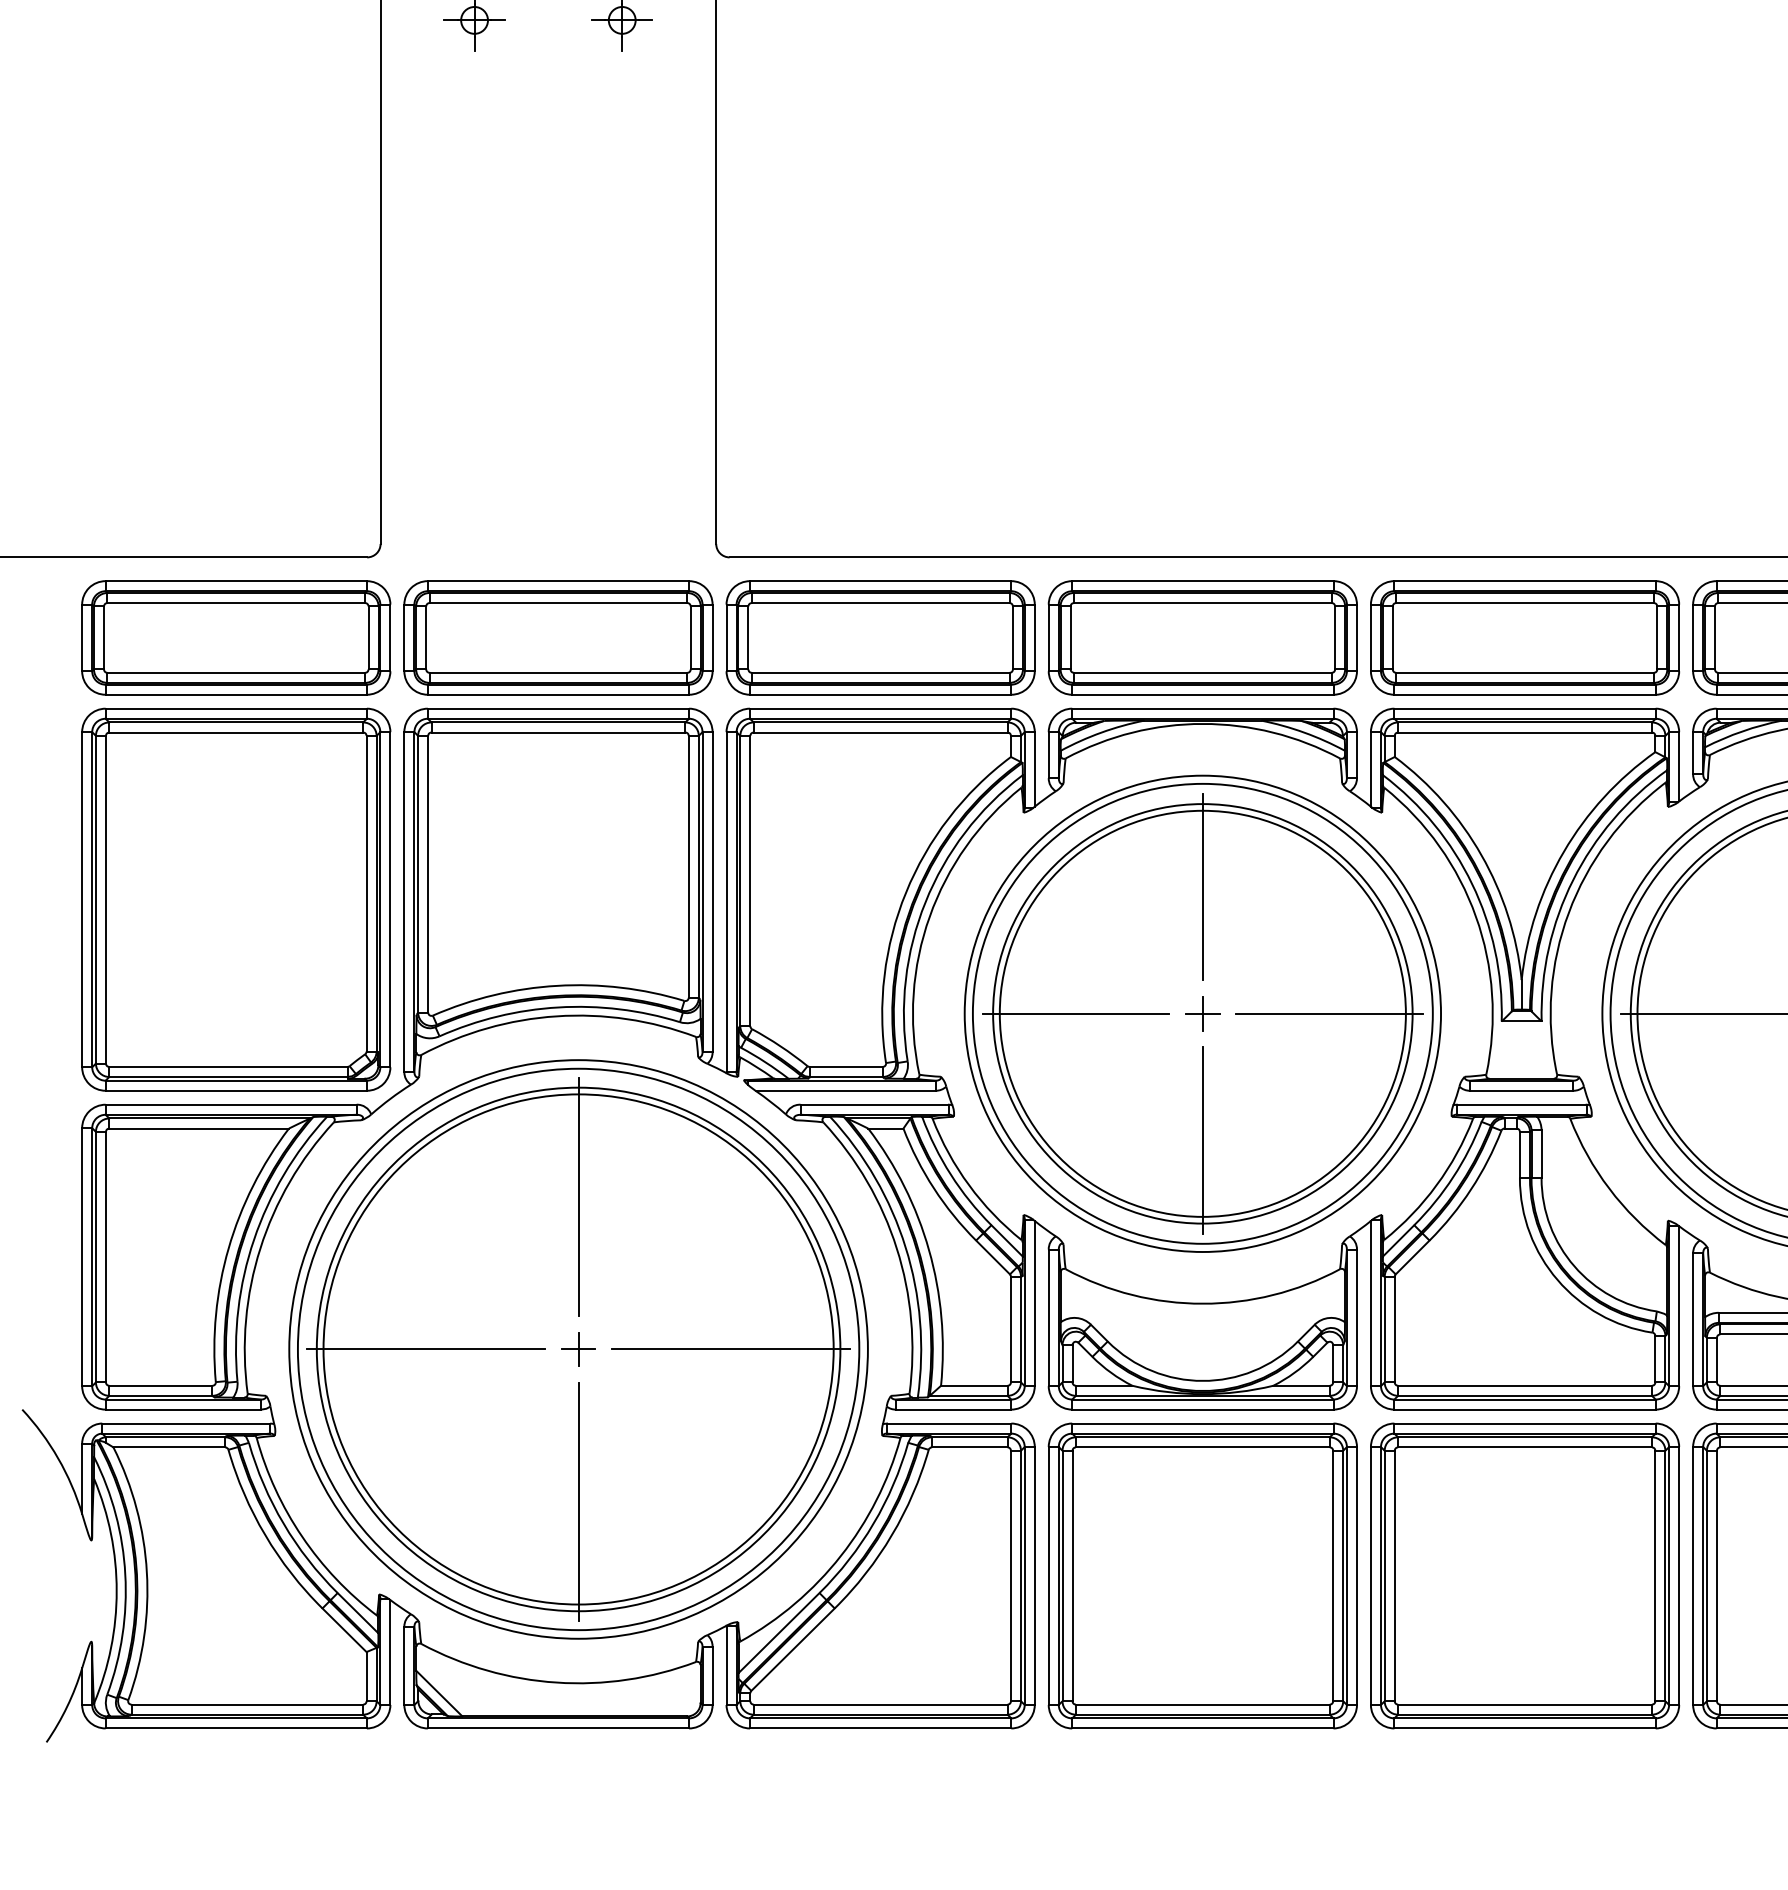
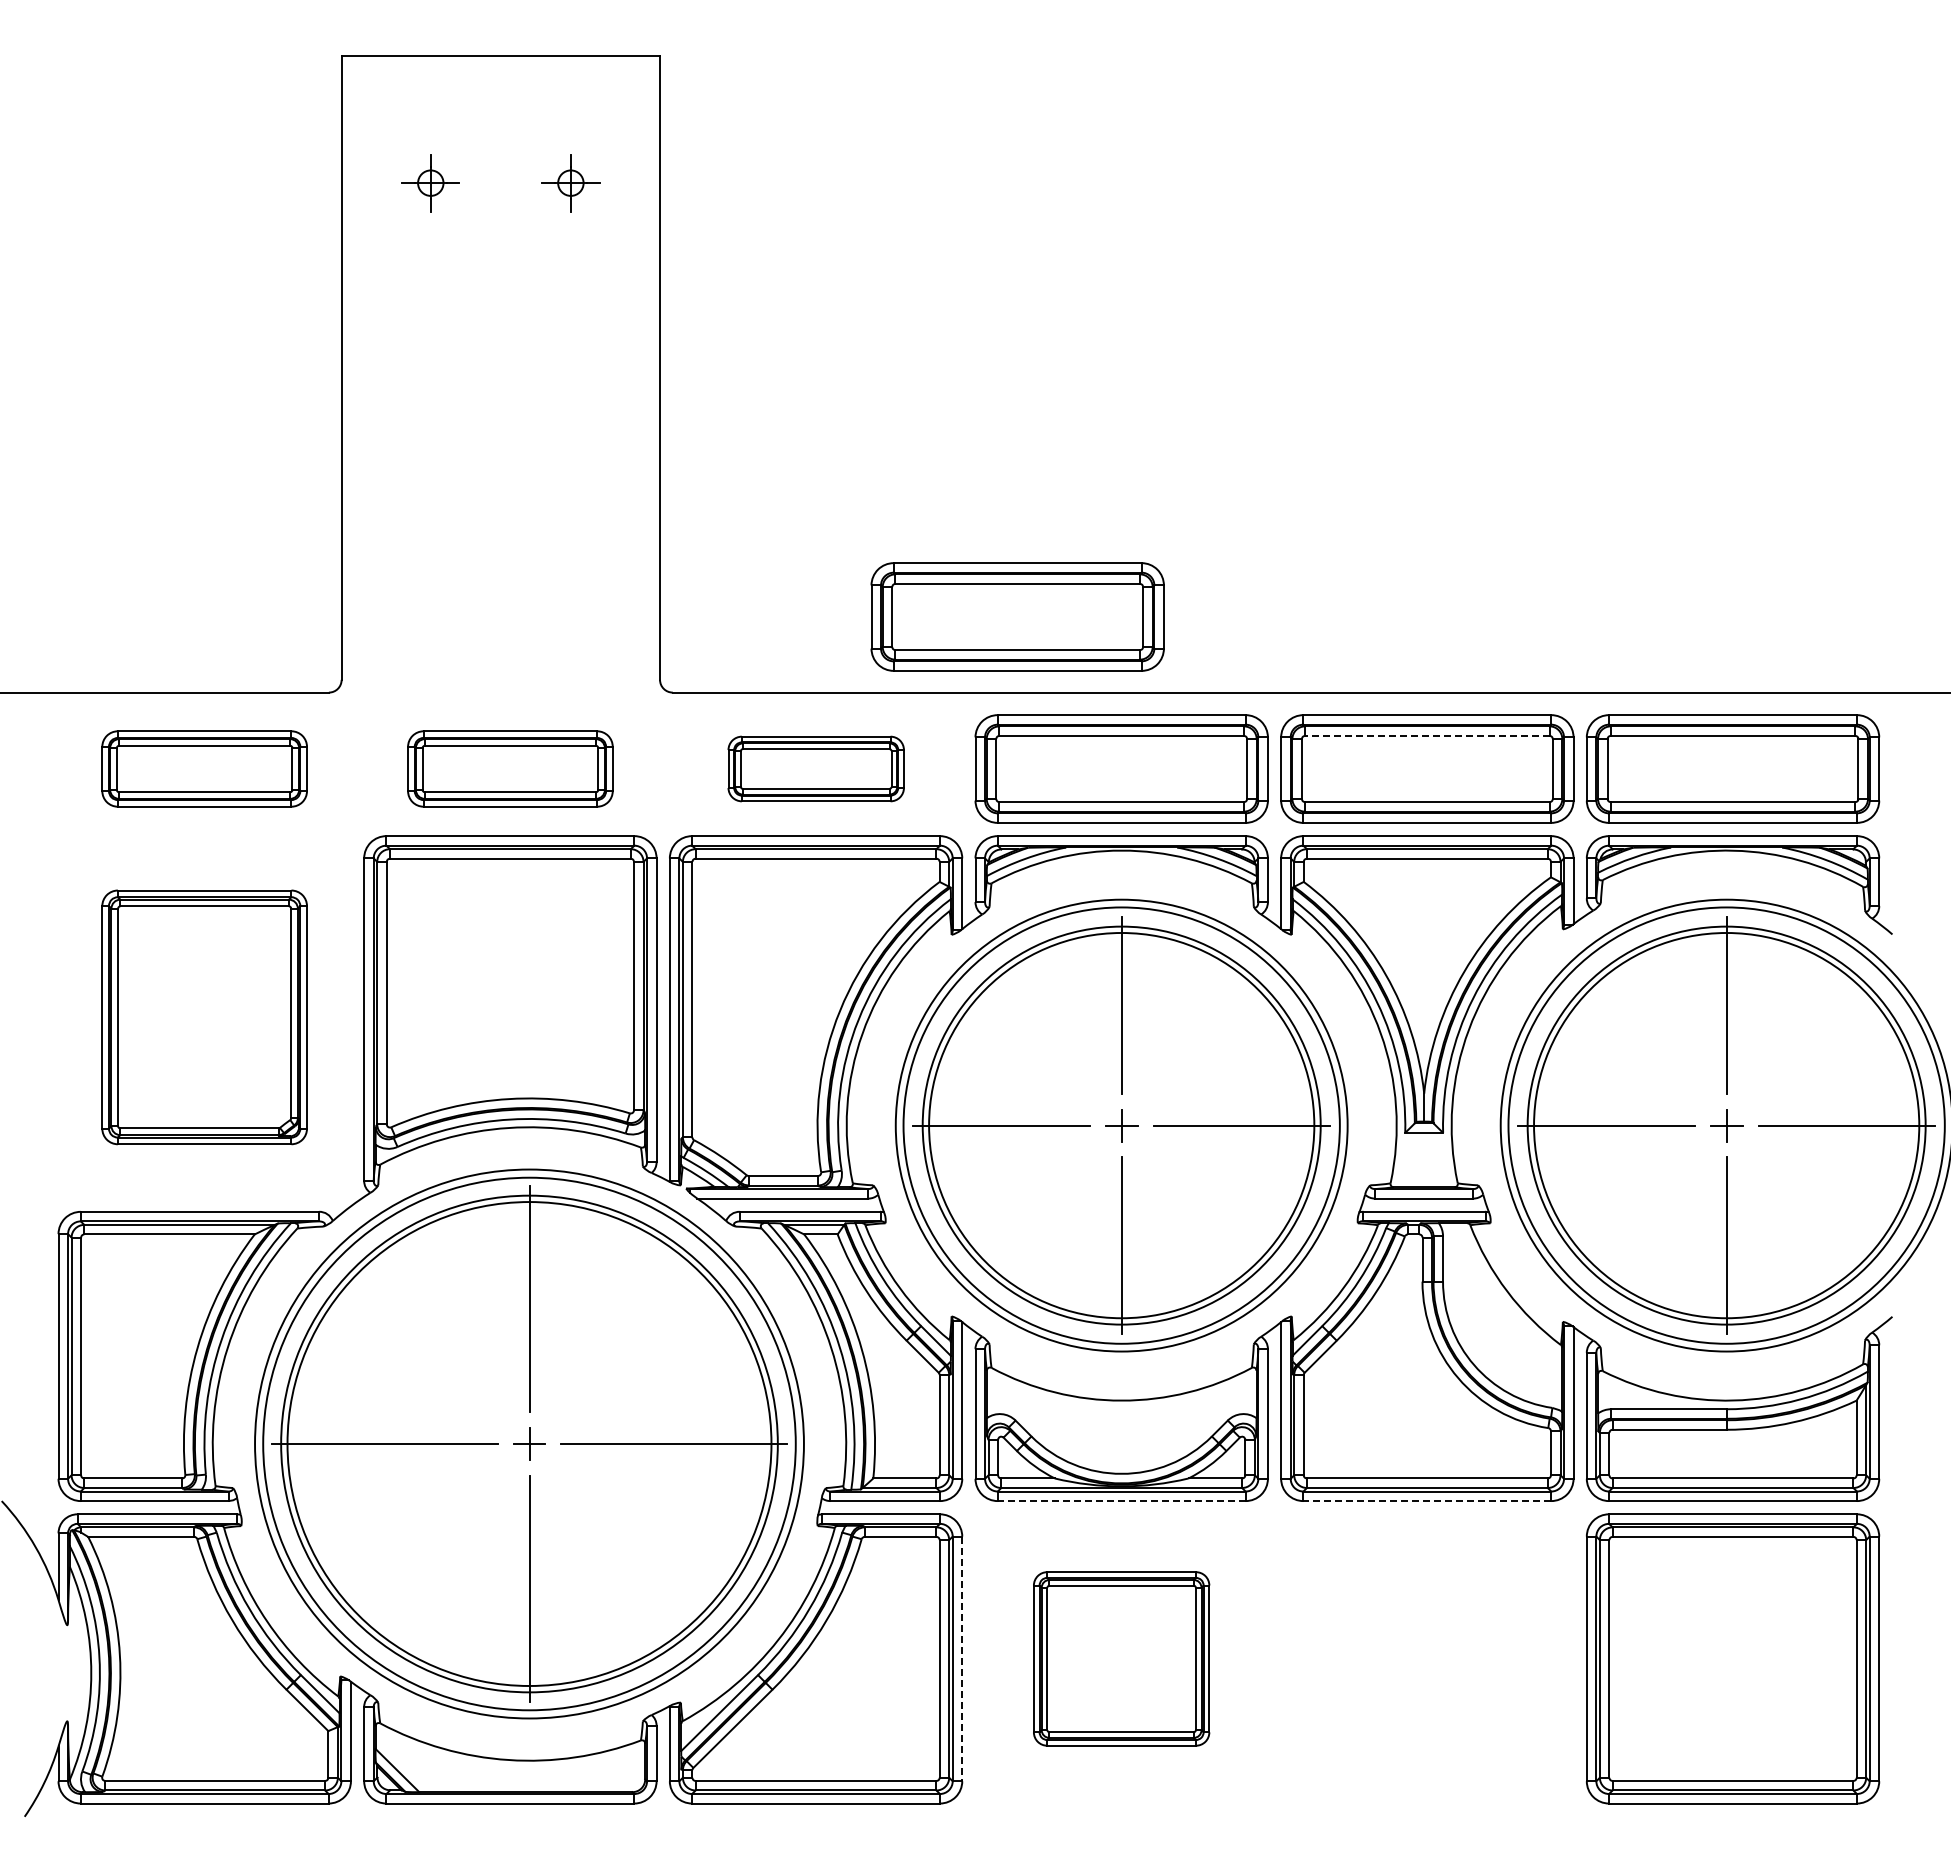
part: (1093, 477) -> (1017, 616), added
line: (1524, 602) -> (1426, 735), solid -> dashed
part: (236, 637) -> (204, 768), size x0.7
part: (558, 637) -> (510, 768), size x0.7
part: (881, 637) -> (816, 768), size x0.6
part: (236, 899) -> (204, 1017), size x0.7
line: (1202, 1410) -> (1121, 1501), solid -> dashed
line: (1525, 1410) -> (1427, 1501), solid -> dashed
part: (1202, 1575) -> (1121, 1658), size x0.6
part: (1525, 1575) -> (1427, 1658), removed
line: (1035, 1576) -> (962, 1659), solid -> dashed

